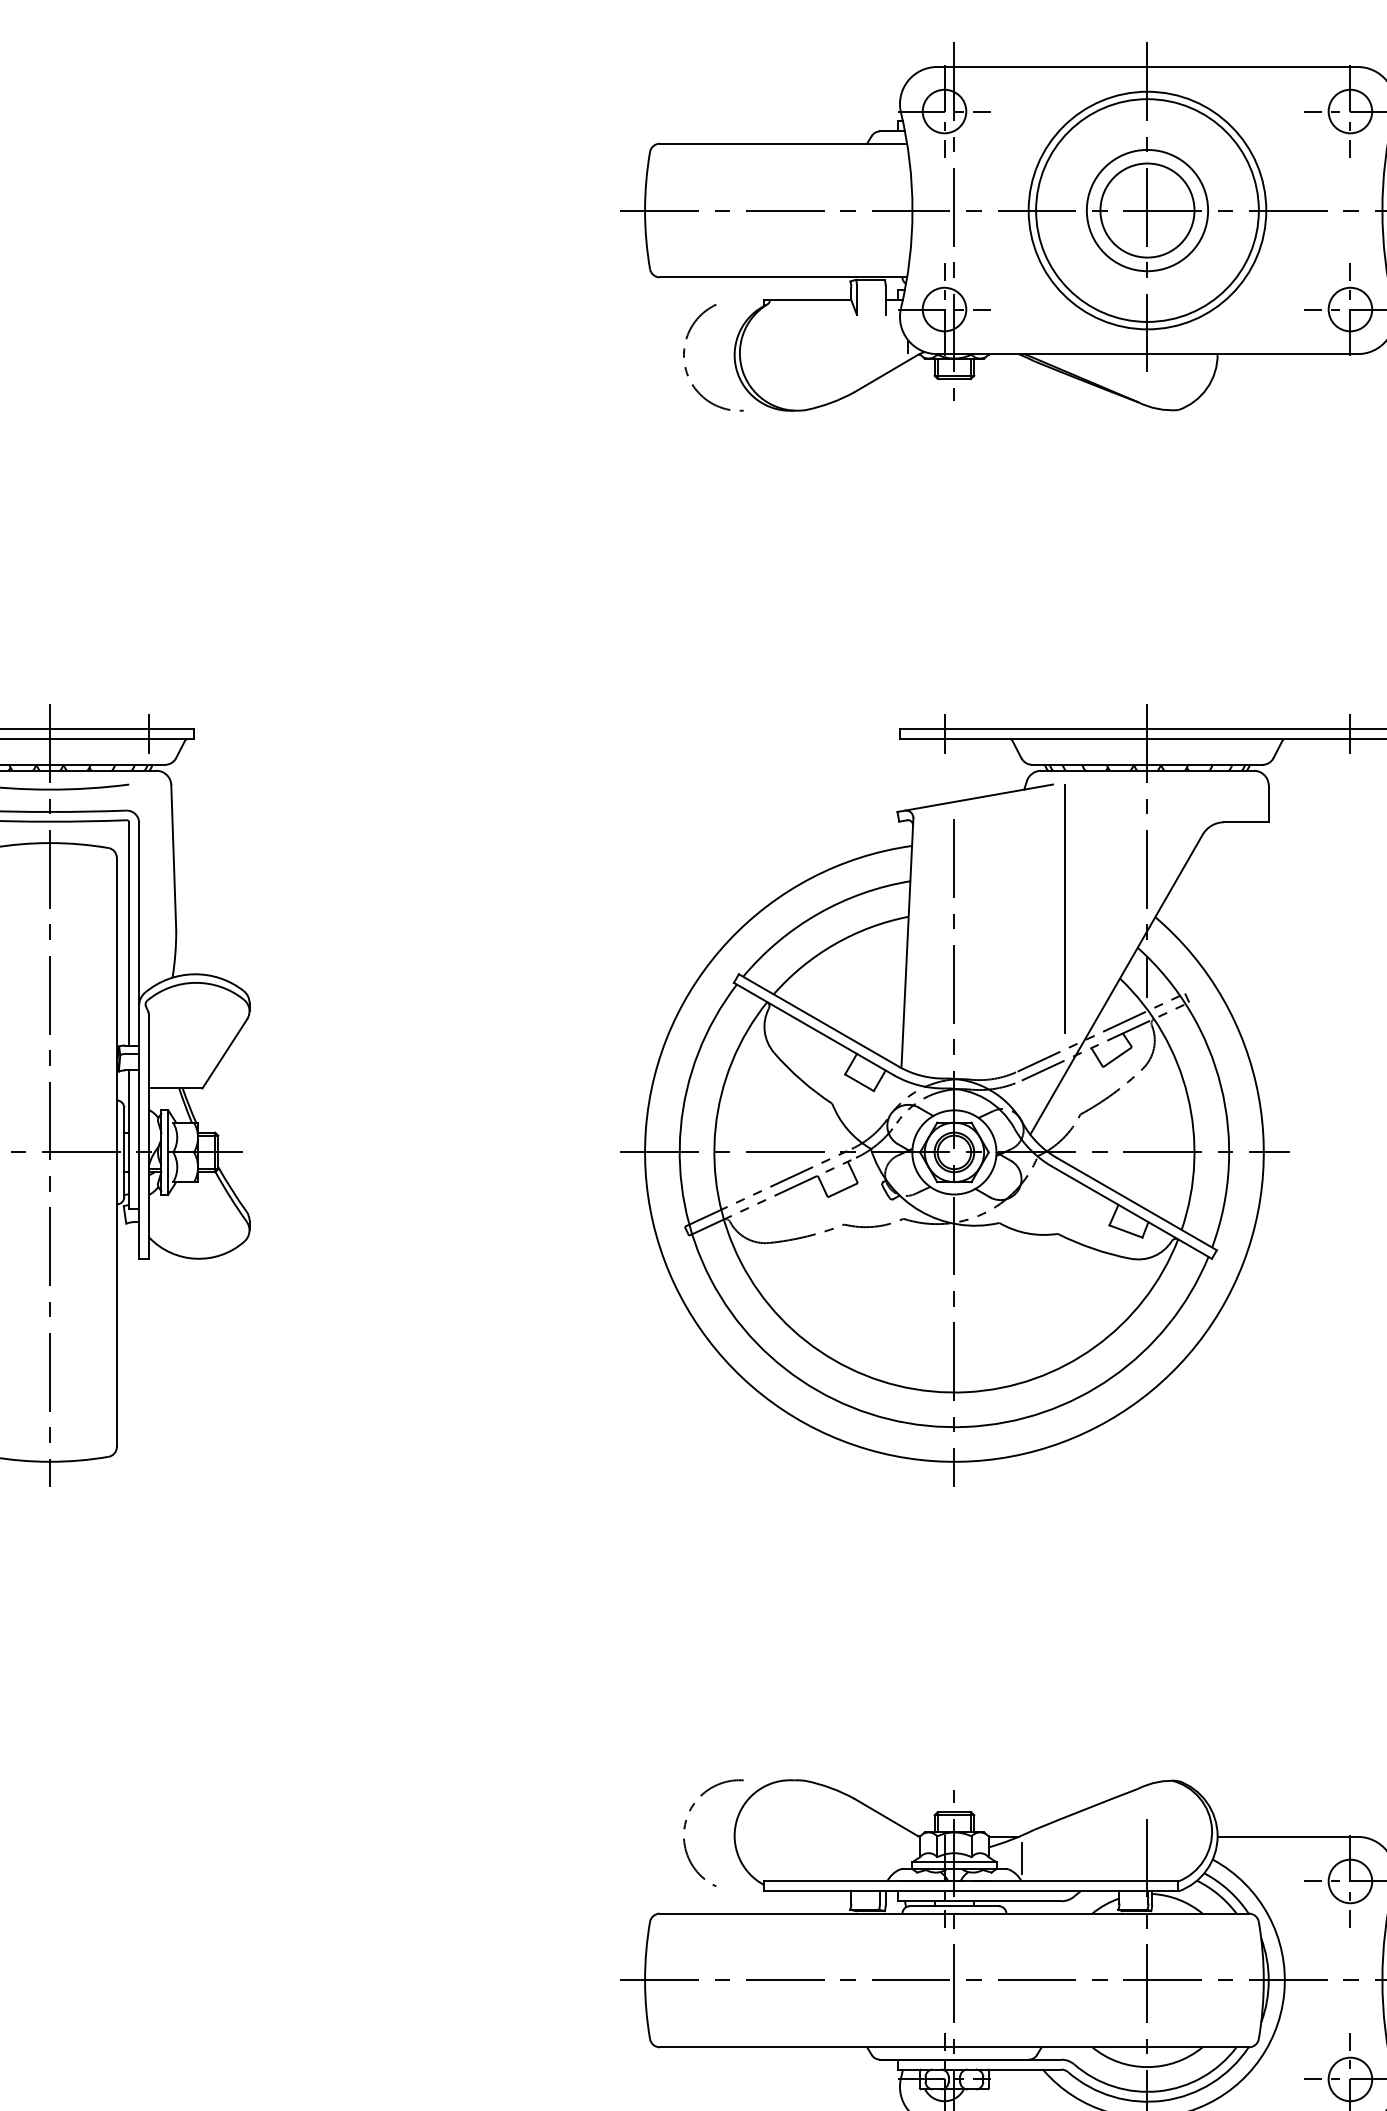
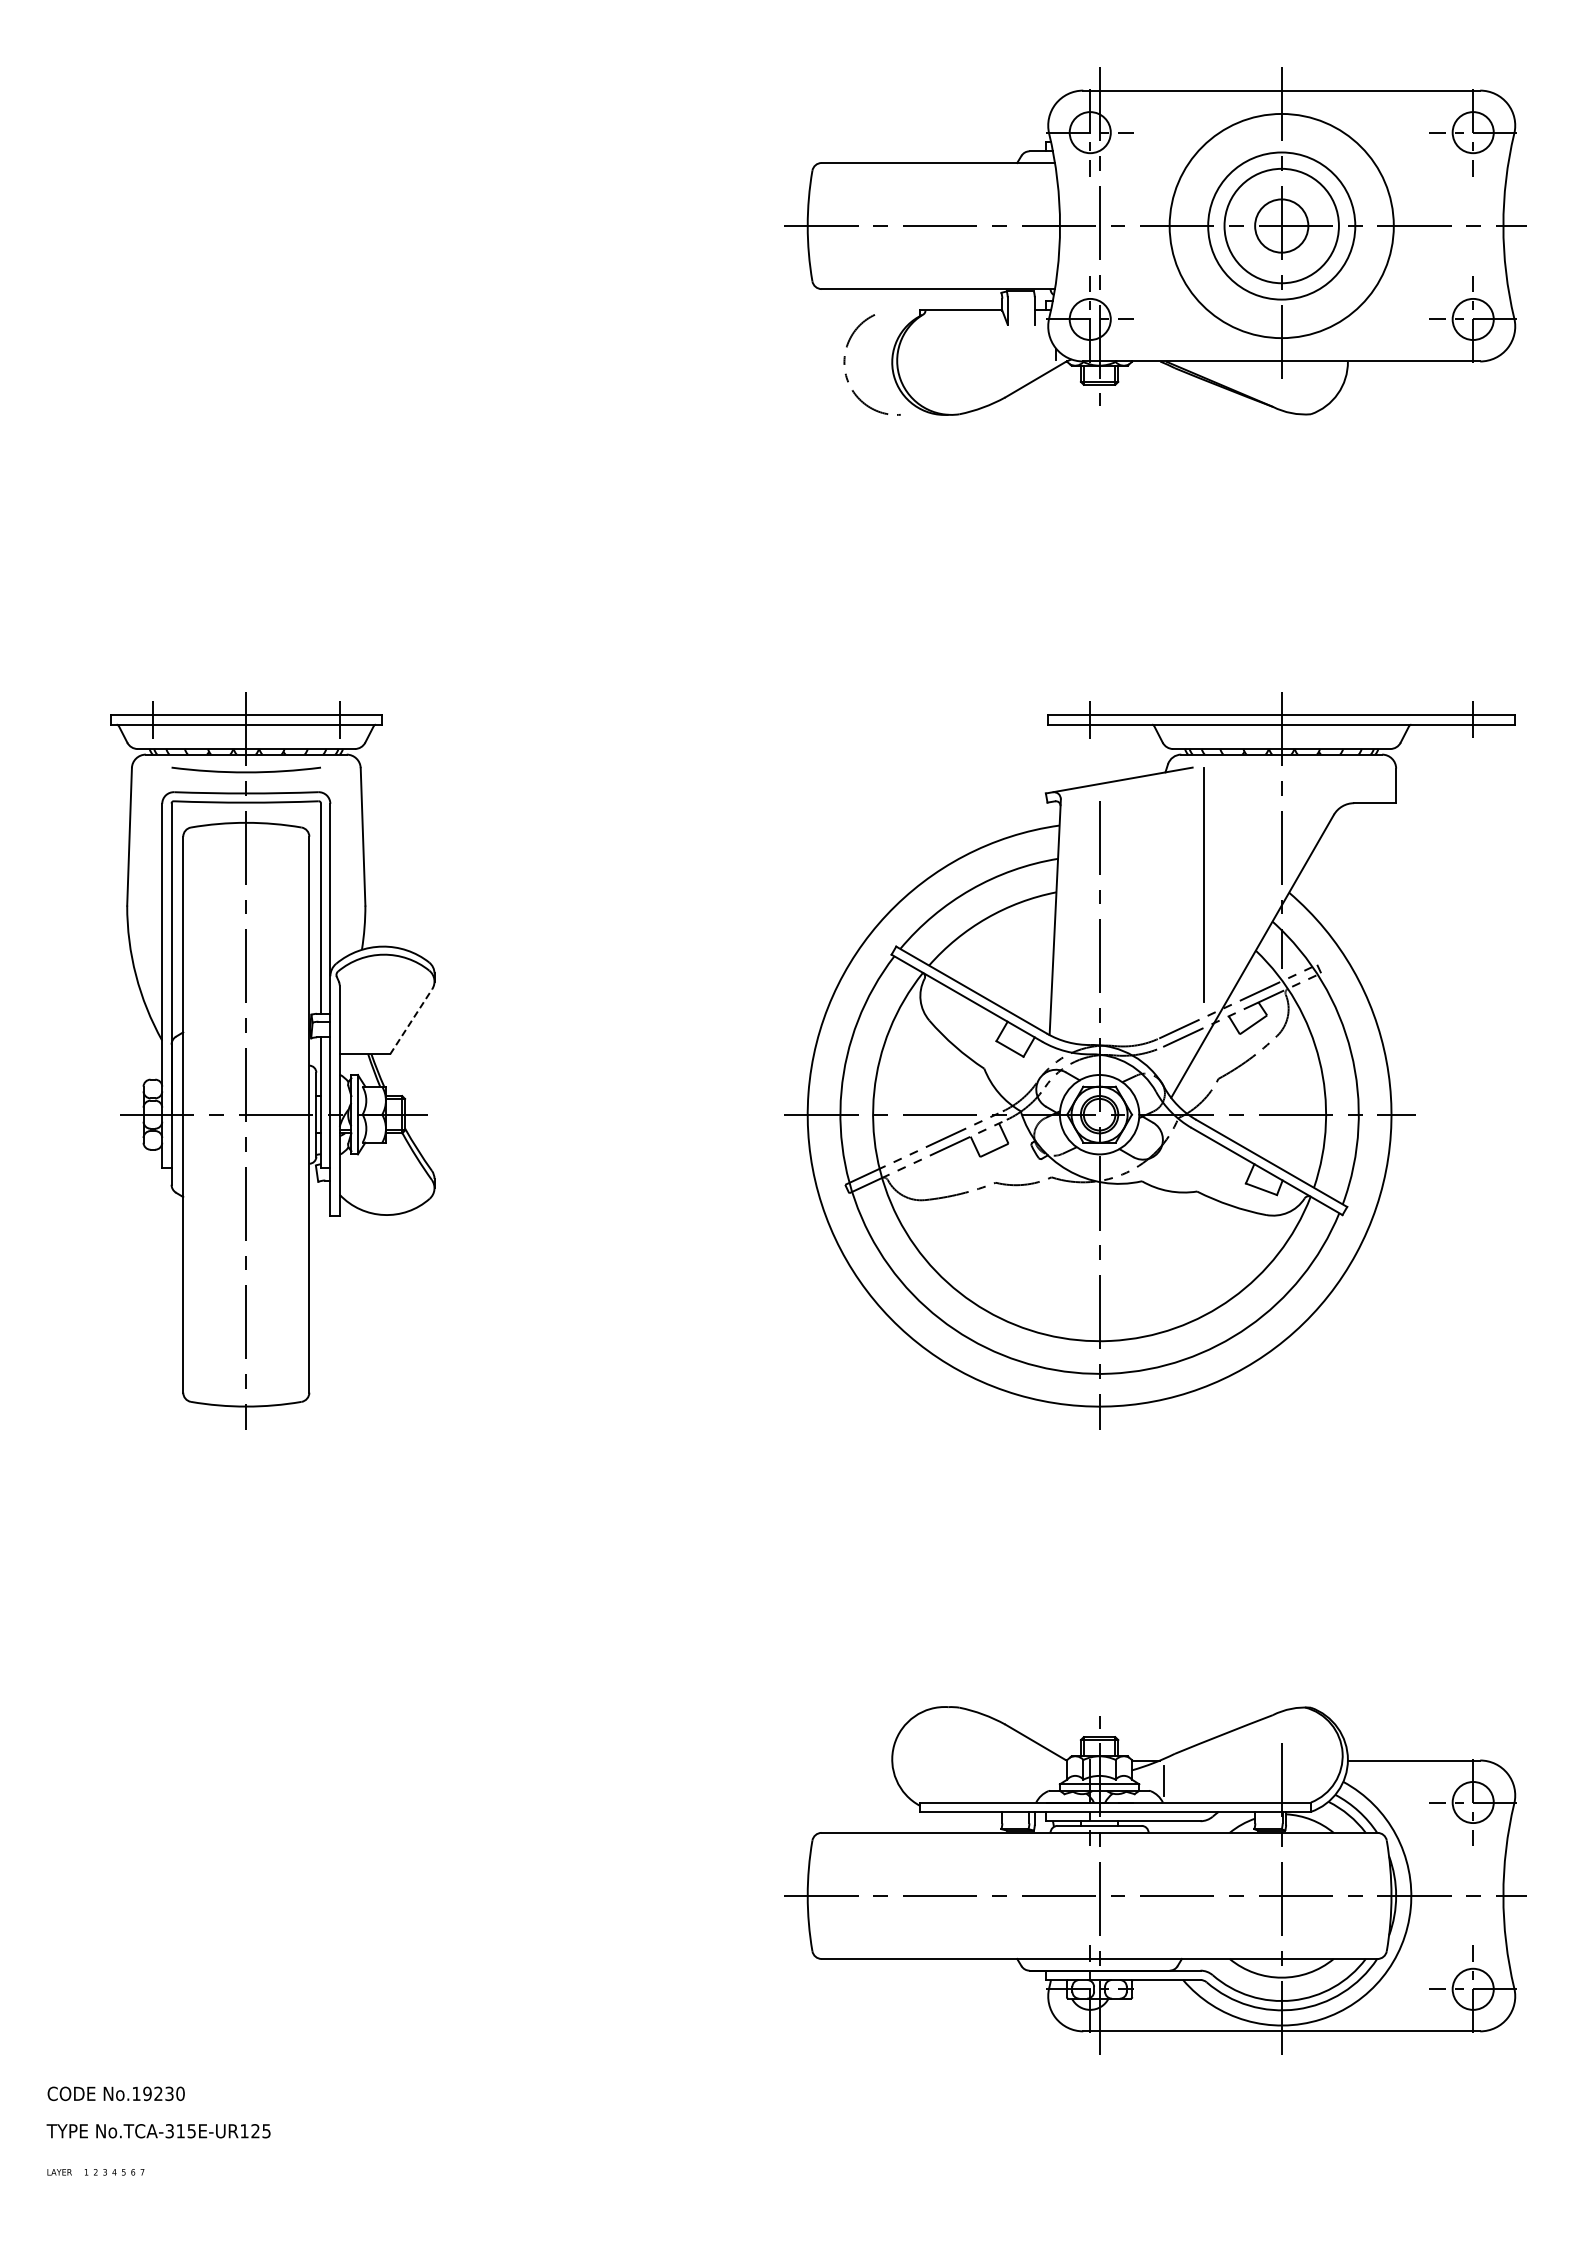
circle: (1147, 209) -> (1281, 225), size x0.6
circle: (1147, 209) -> (1281, 225), size x0.7
line: (225, 1053) -> (411, 1021), solid -> dashed
arc: (686, 1826) -> (846, 1750), removed

